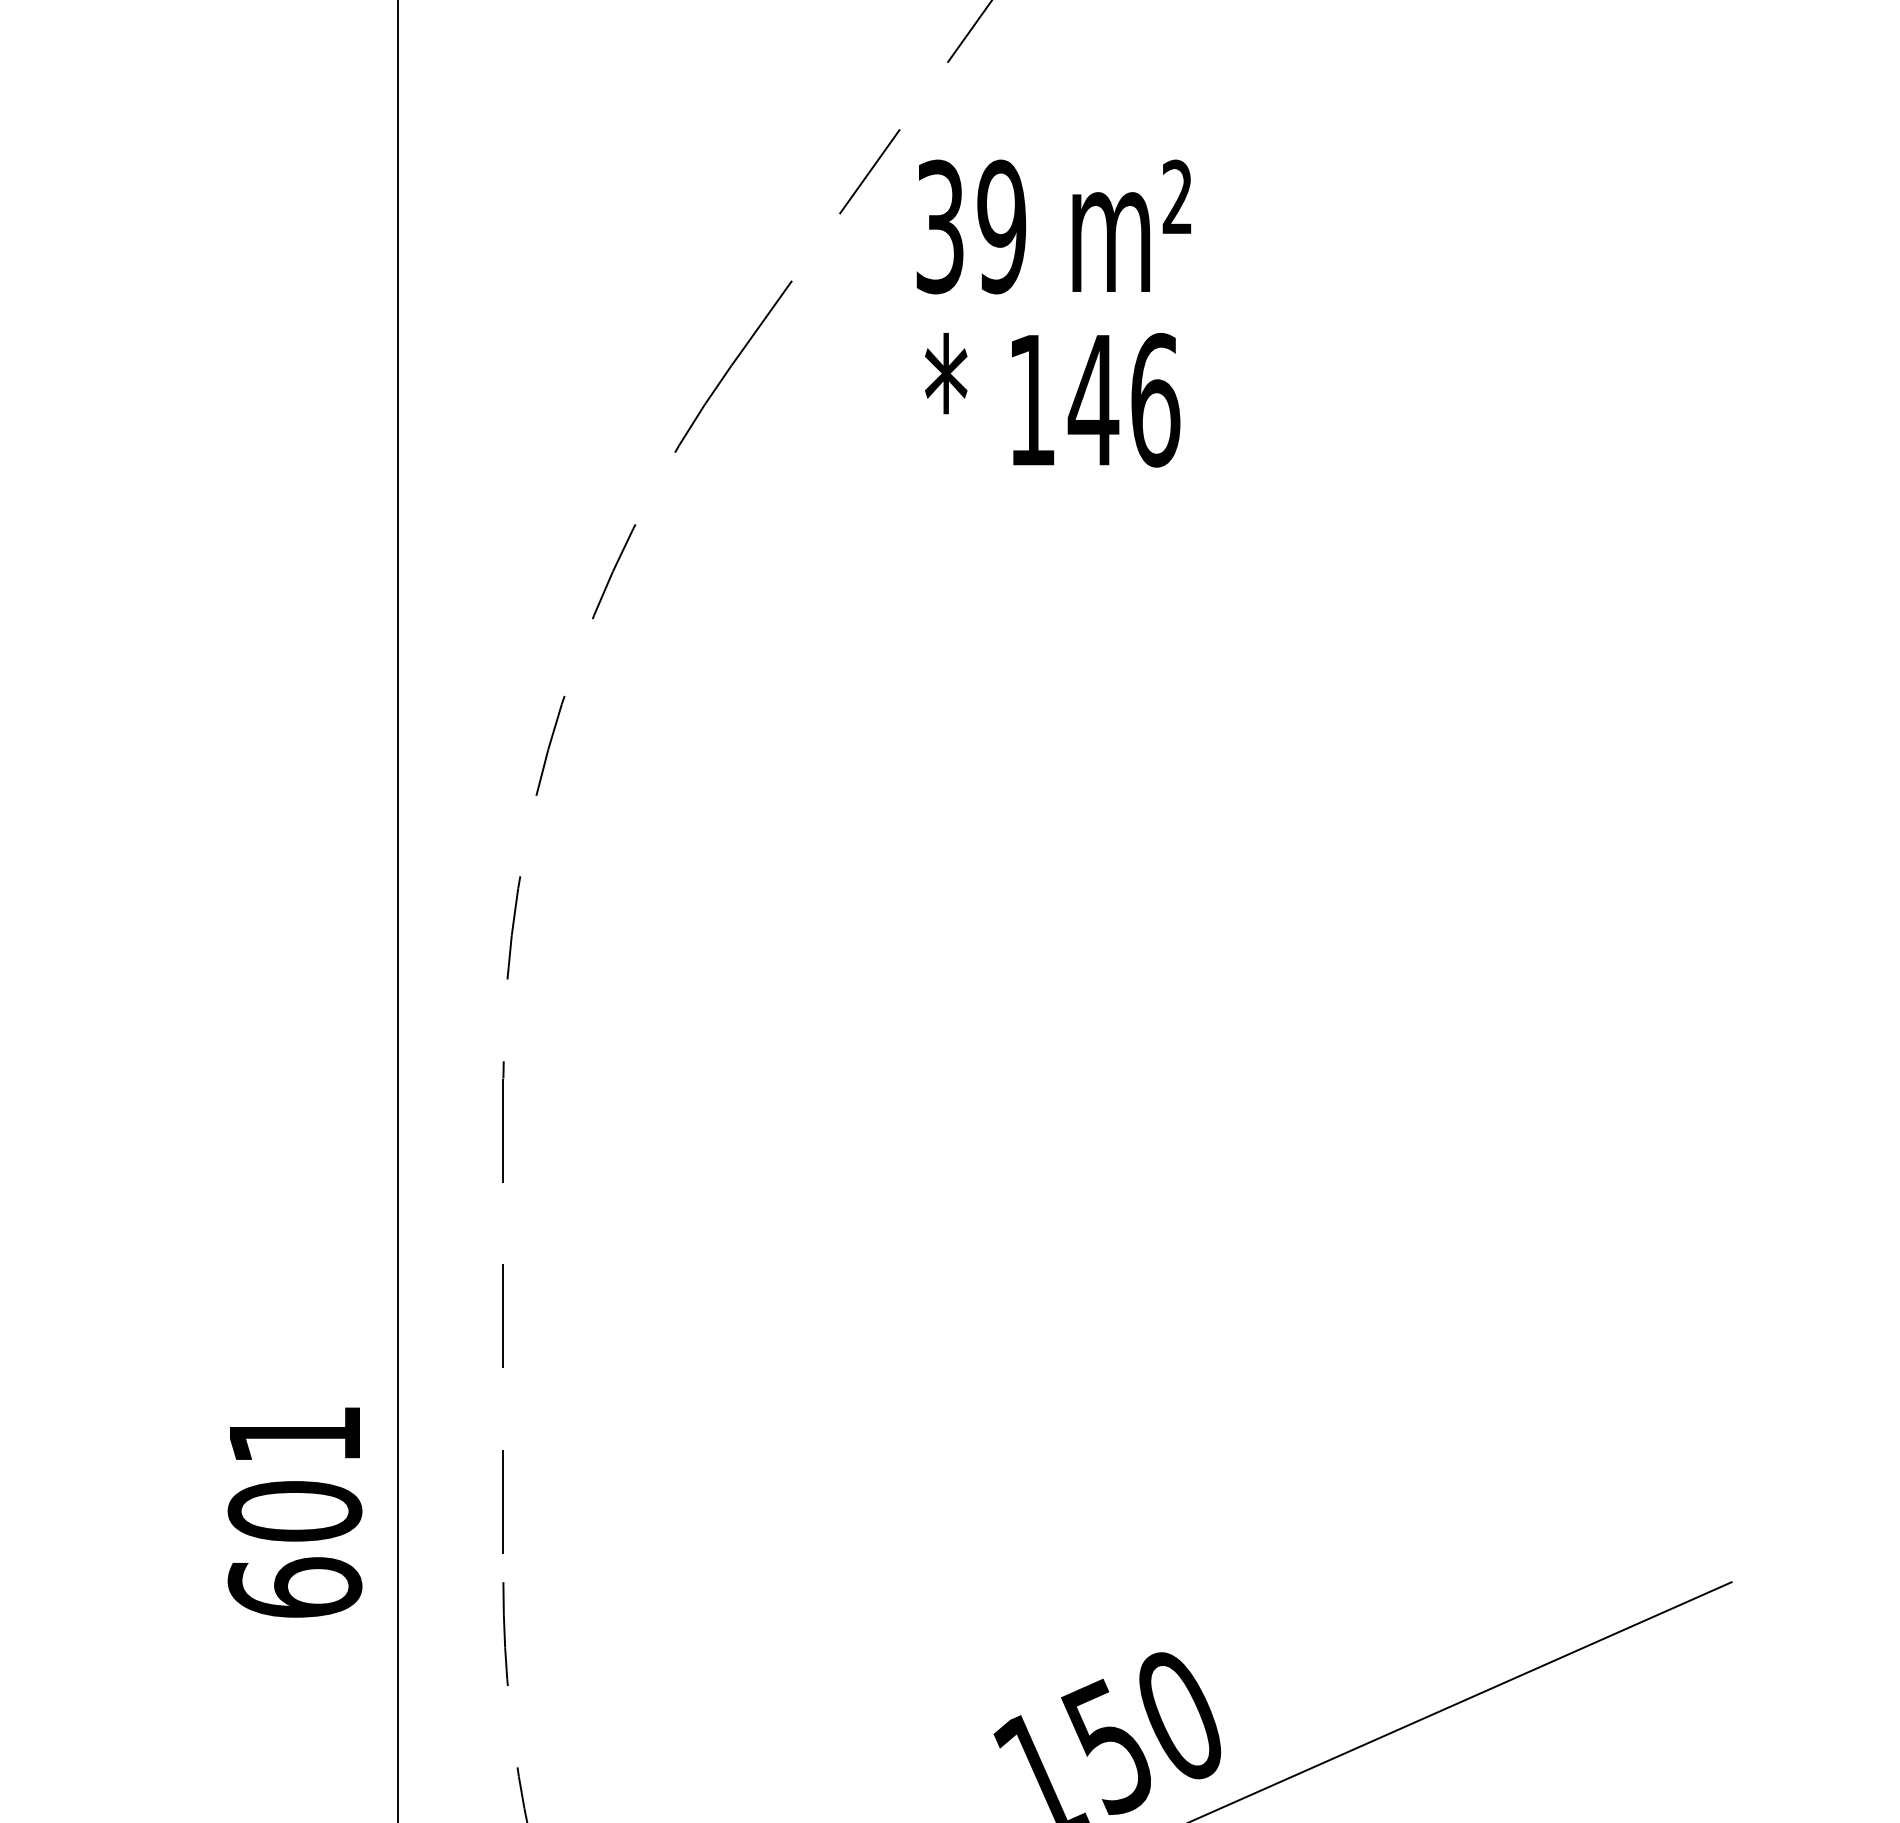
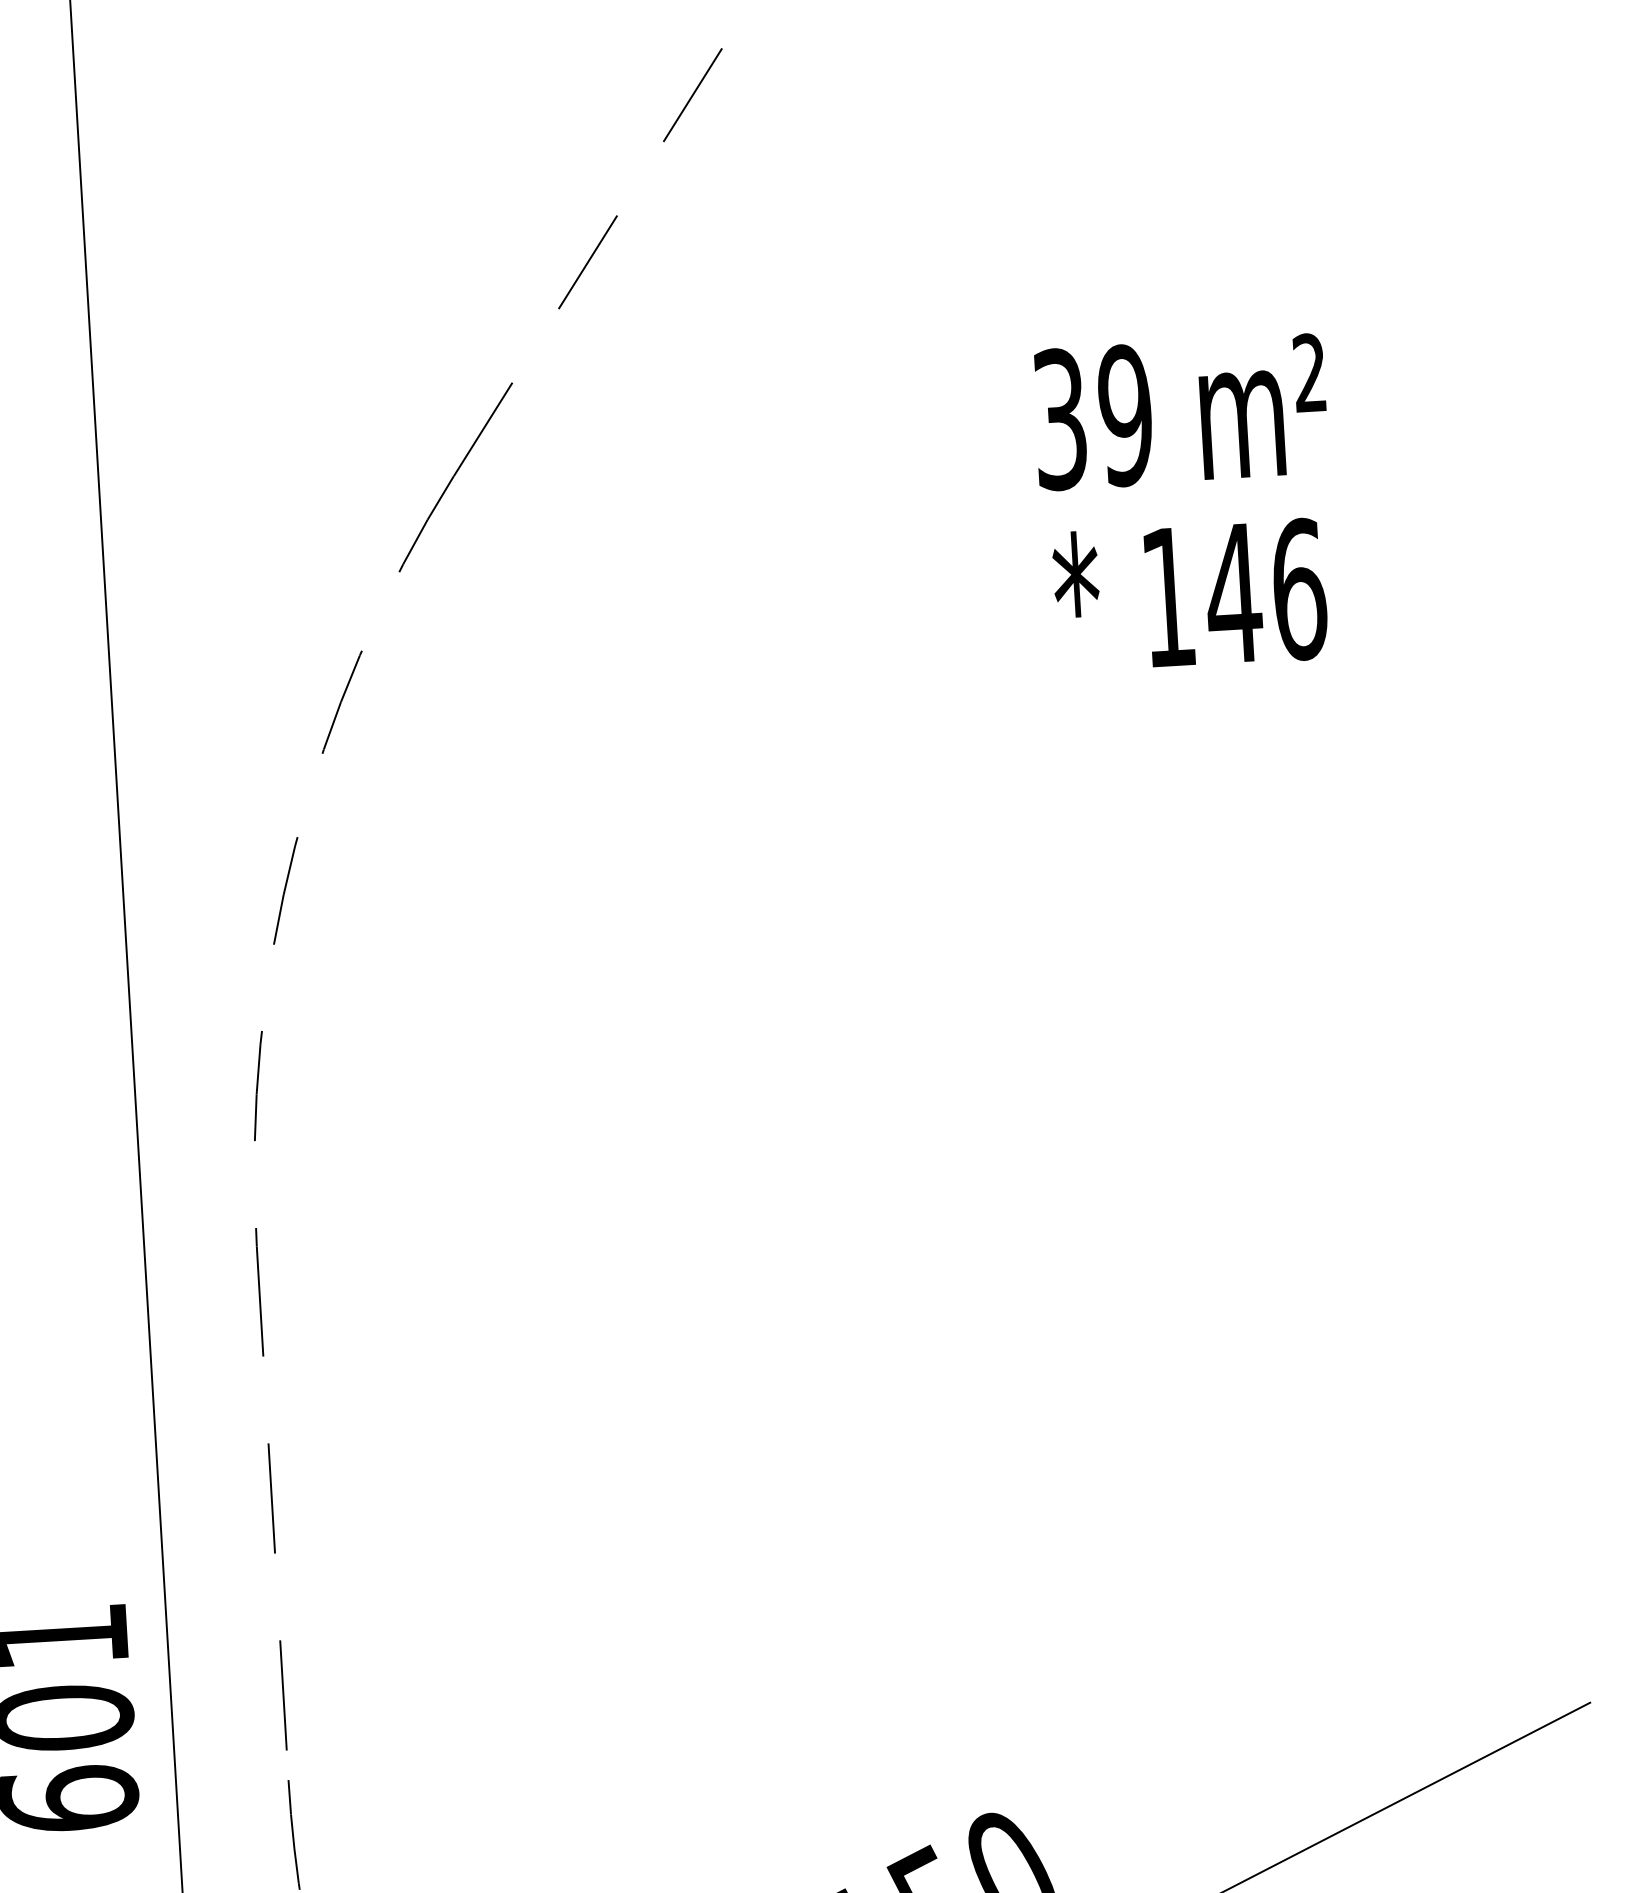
text: (1053, 313) -> (1185, 504), moved

